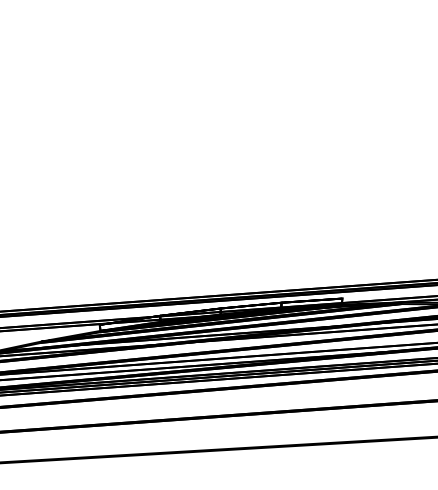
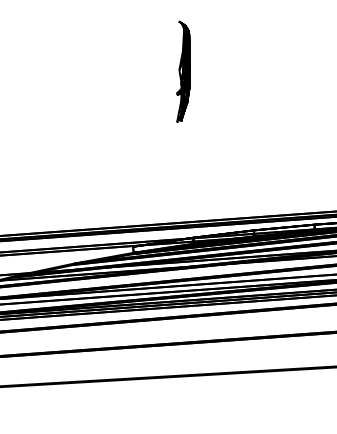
part: (150, 149) -> (183, 71), added

